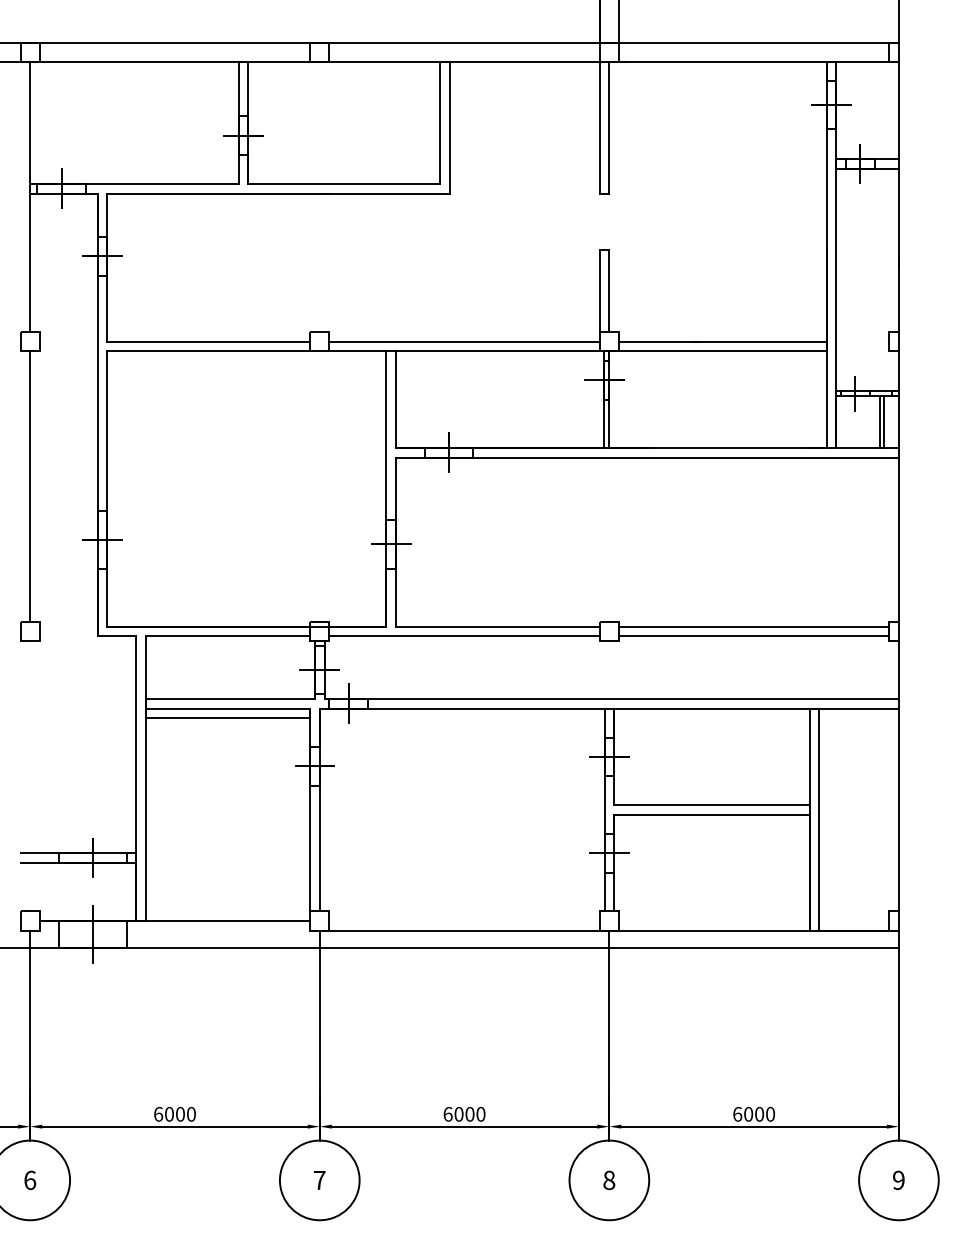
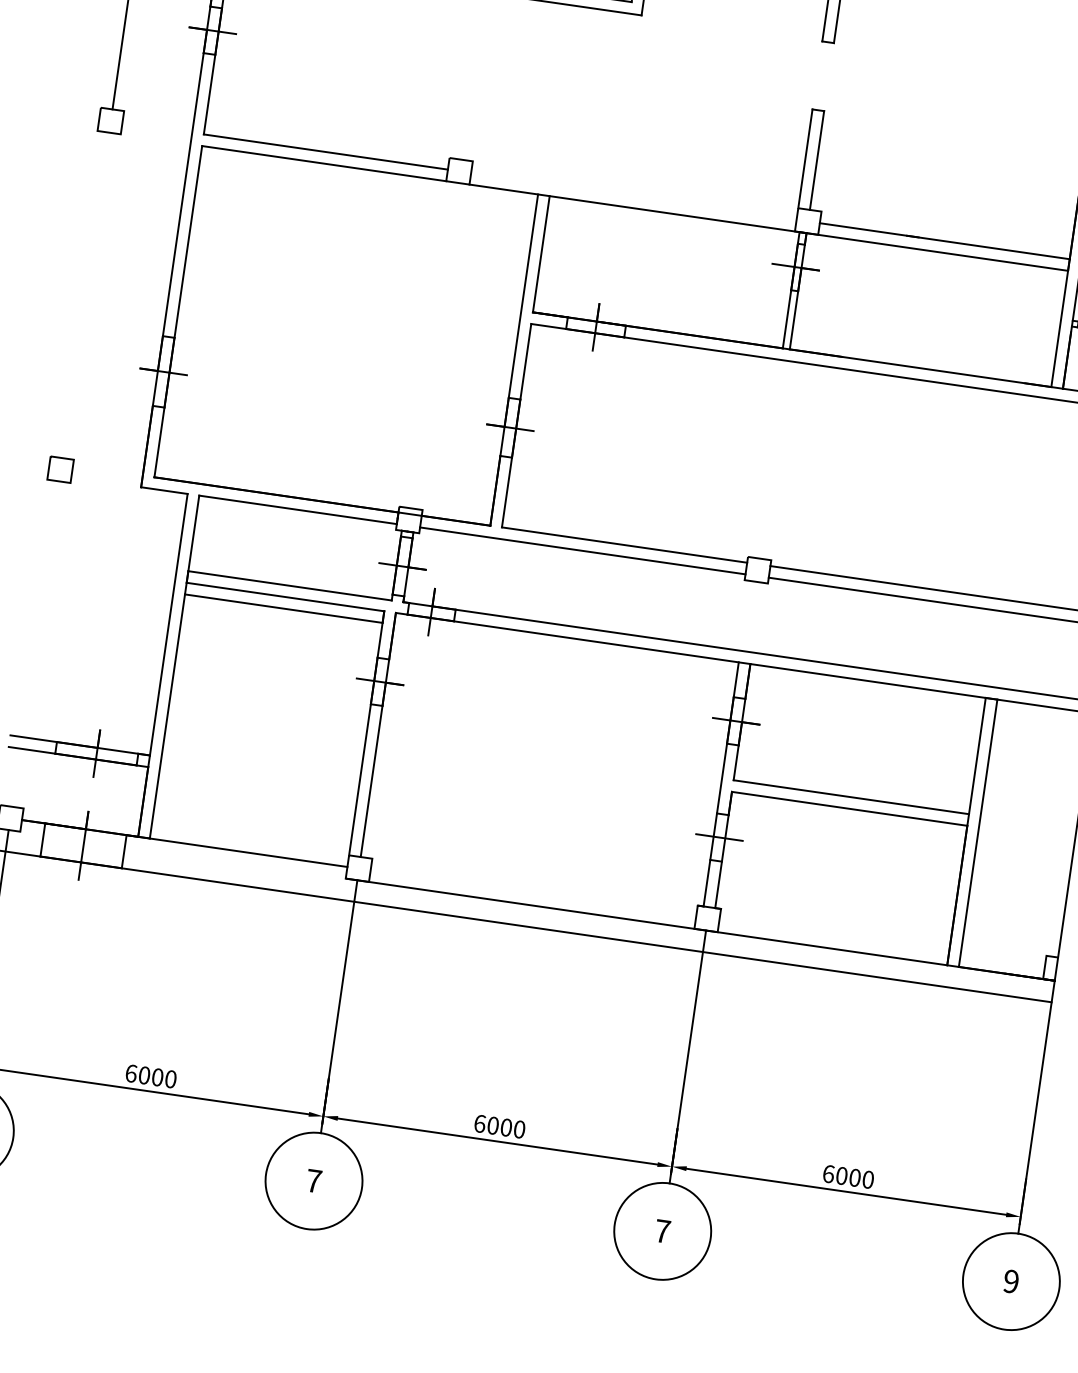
line: (464, 341) -> (633, 196), removed
line: (30, 486) -> (86, 295), removed
text: (609, 1180) -> (662, 1231), 8 -> 7

